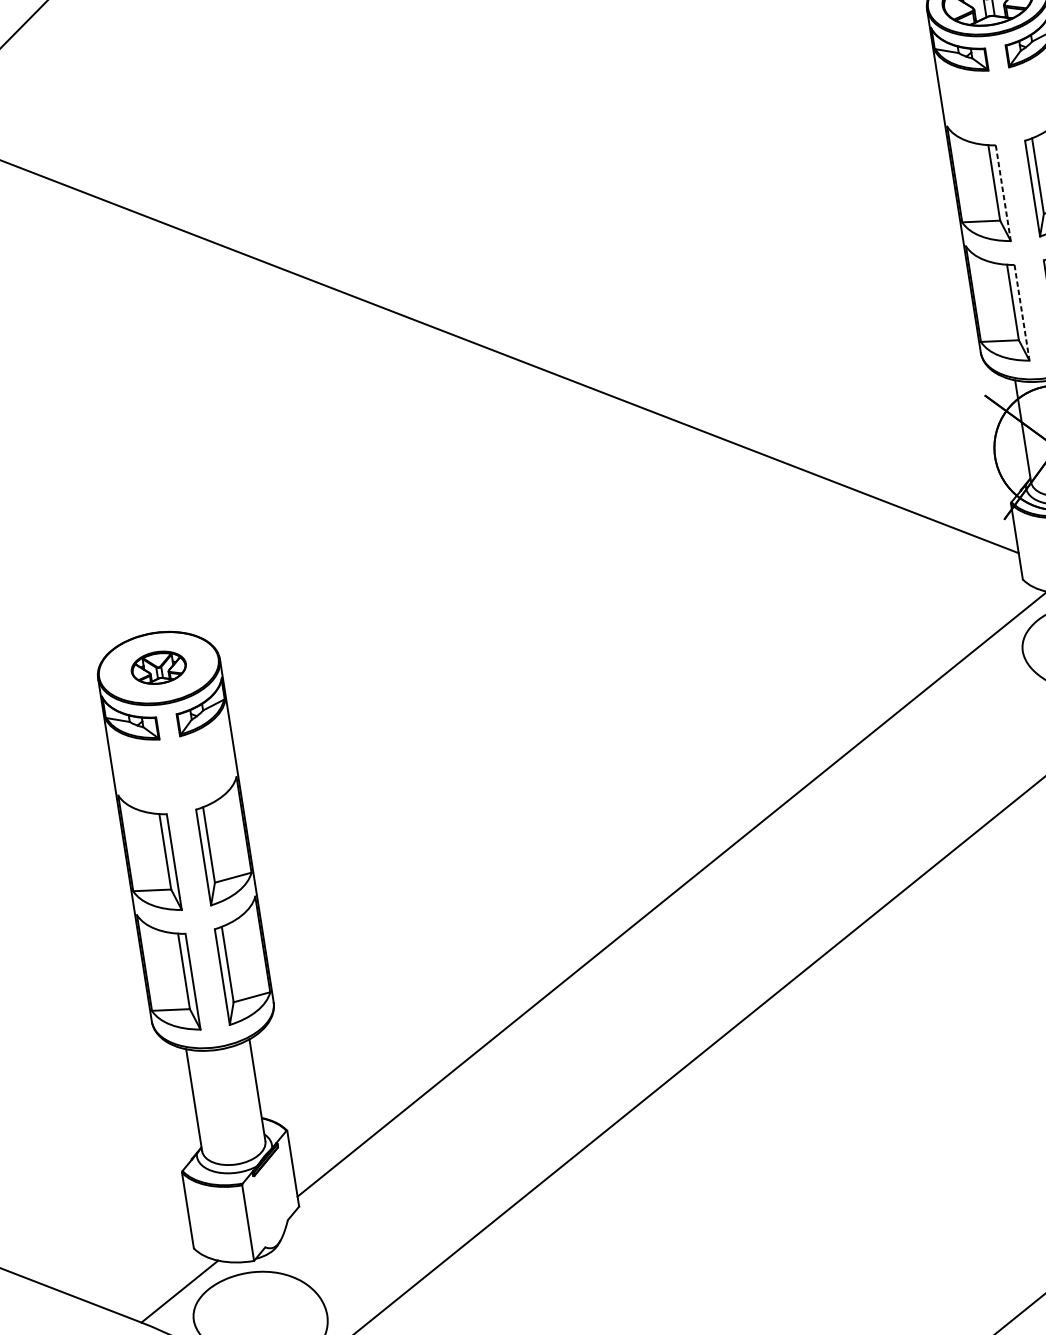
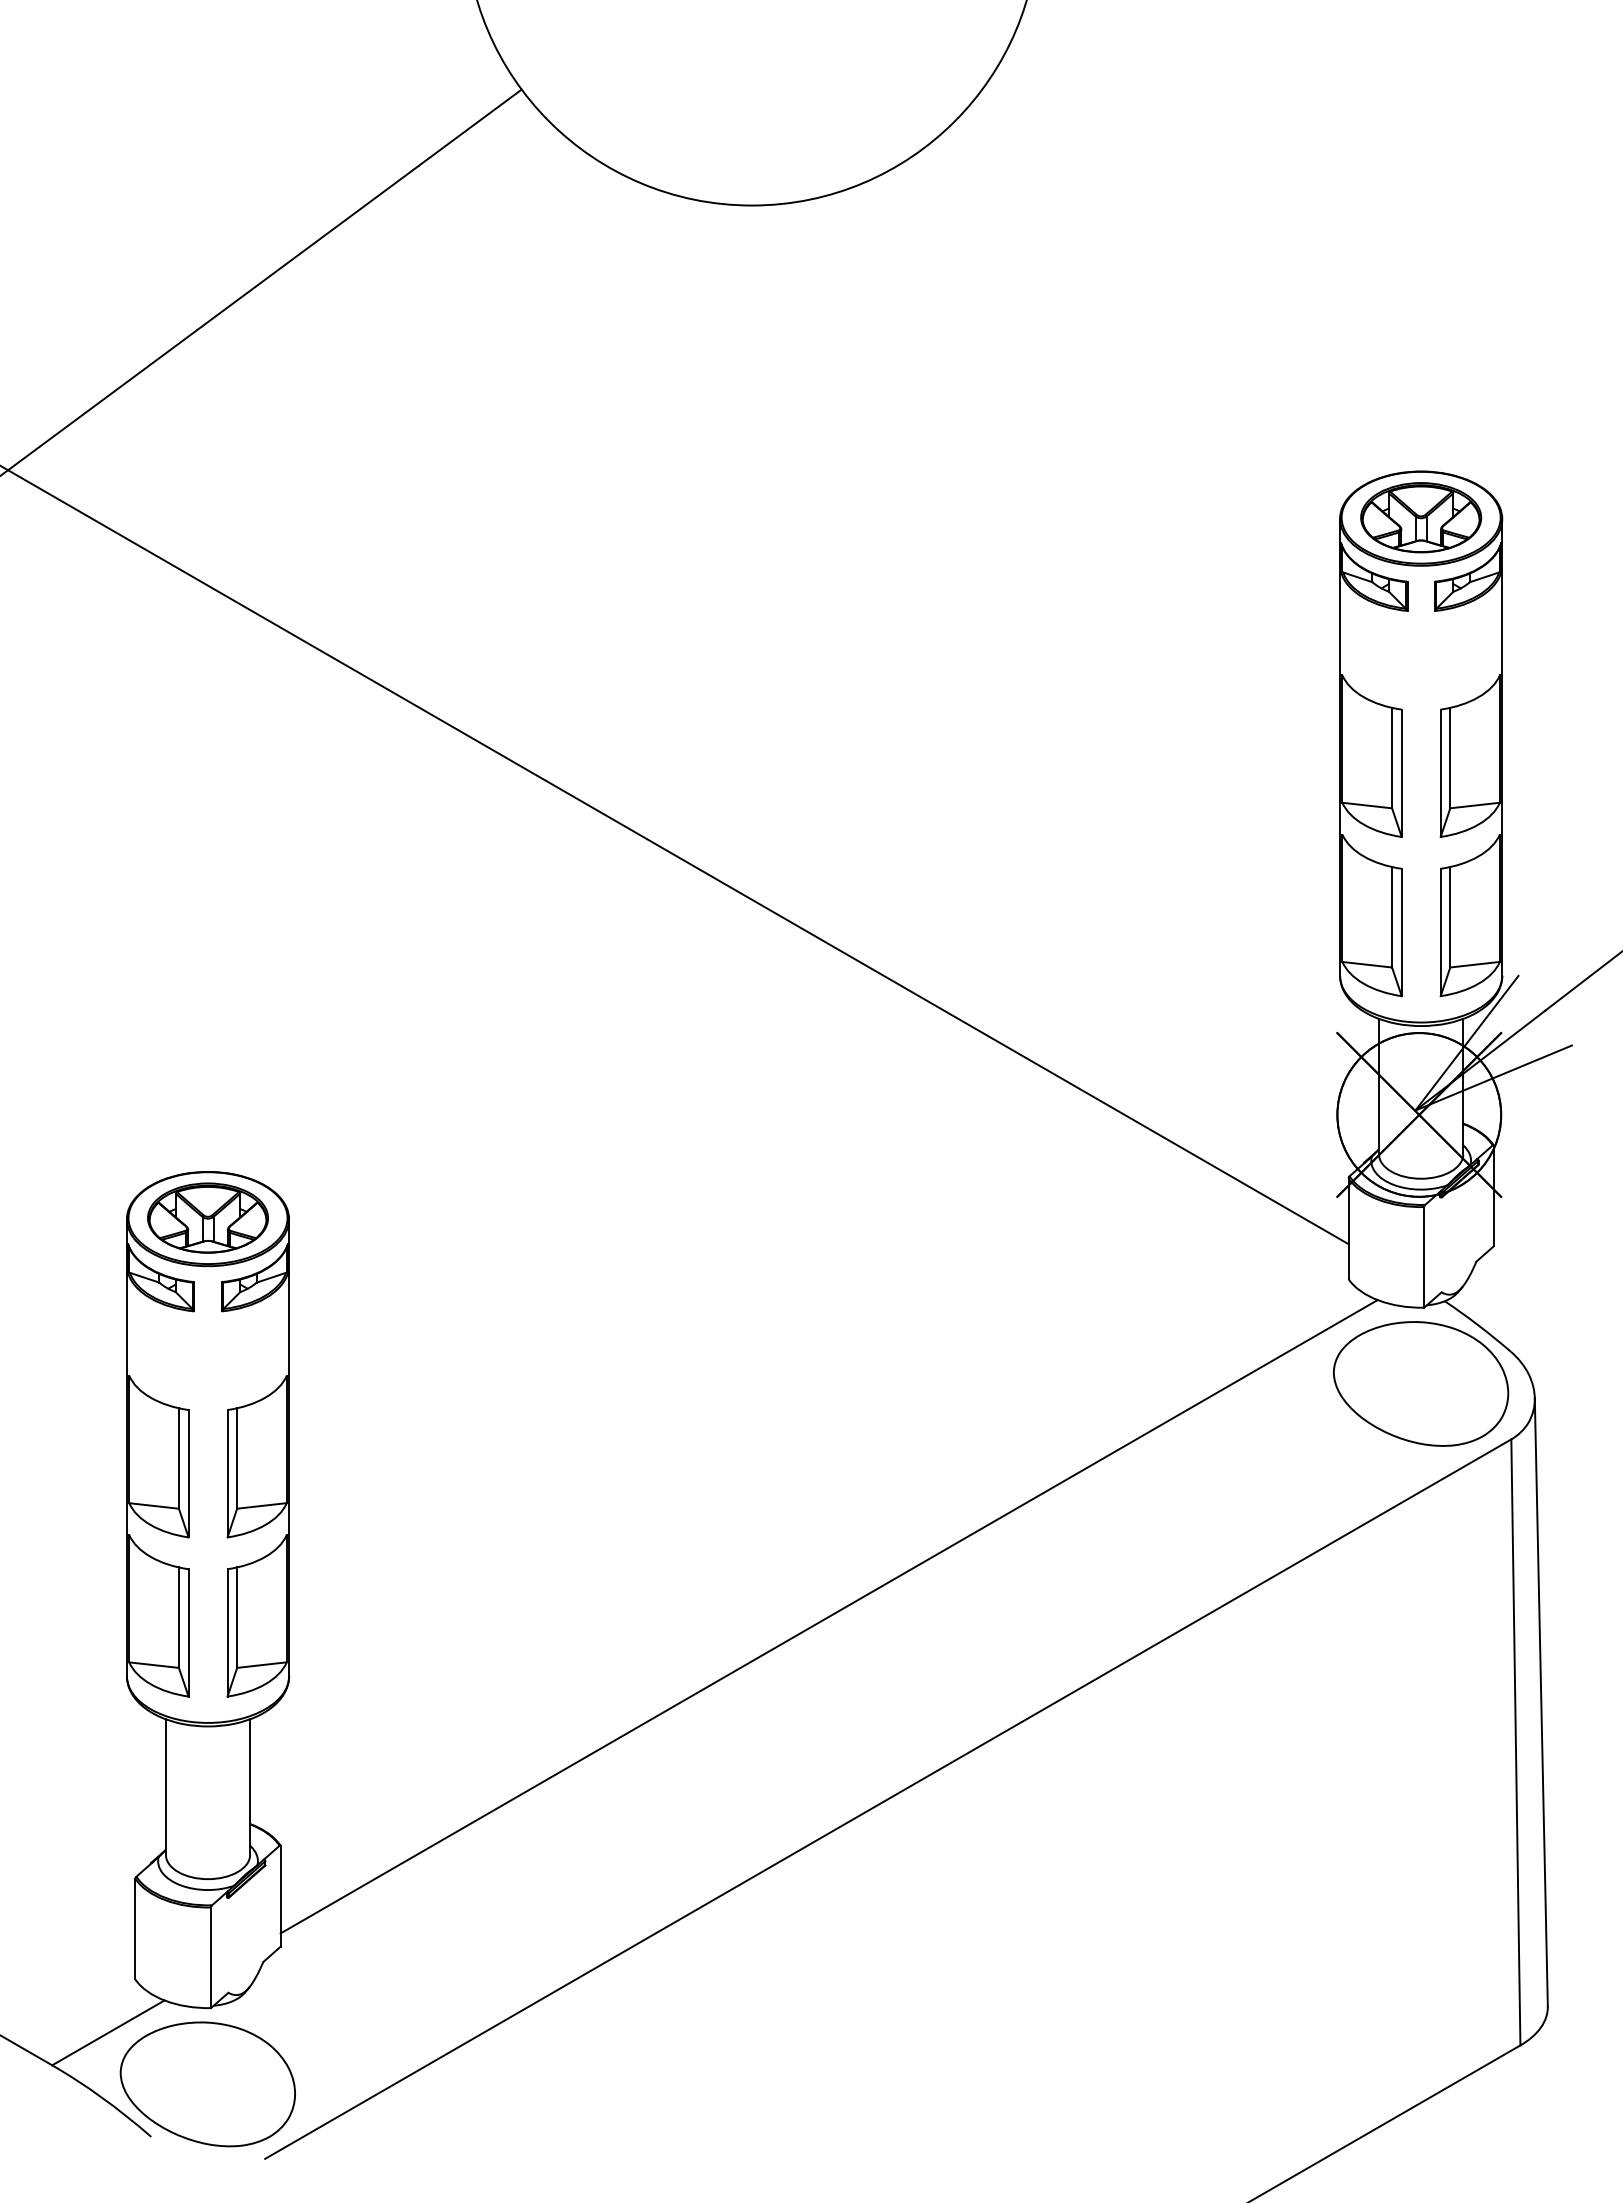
line: (1003, 193) -> (1401, 773), dashed -> solid
line: (1021, 312) -> (1401, 932), dashed -> solid
part: (158, 667) -> (207, 1217), size x1.67

